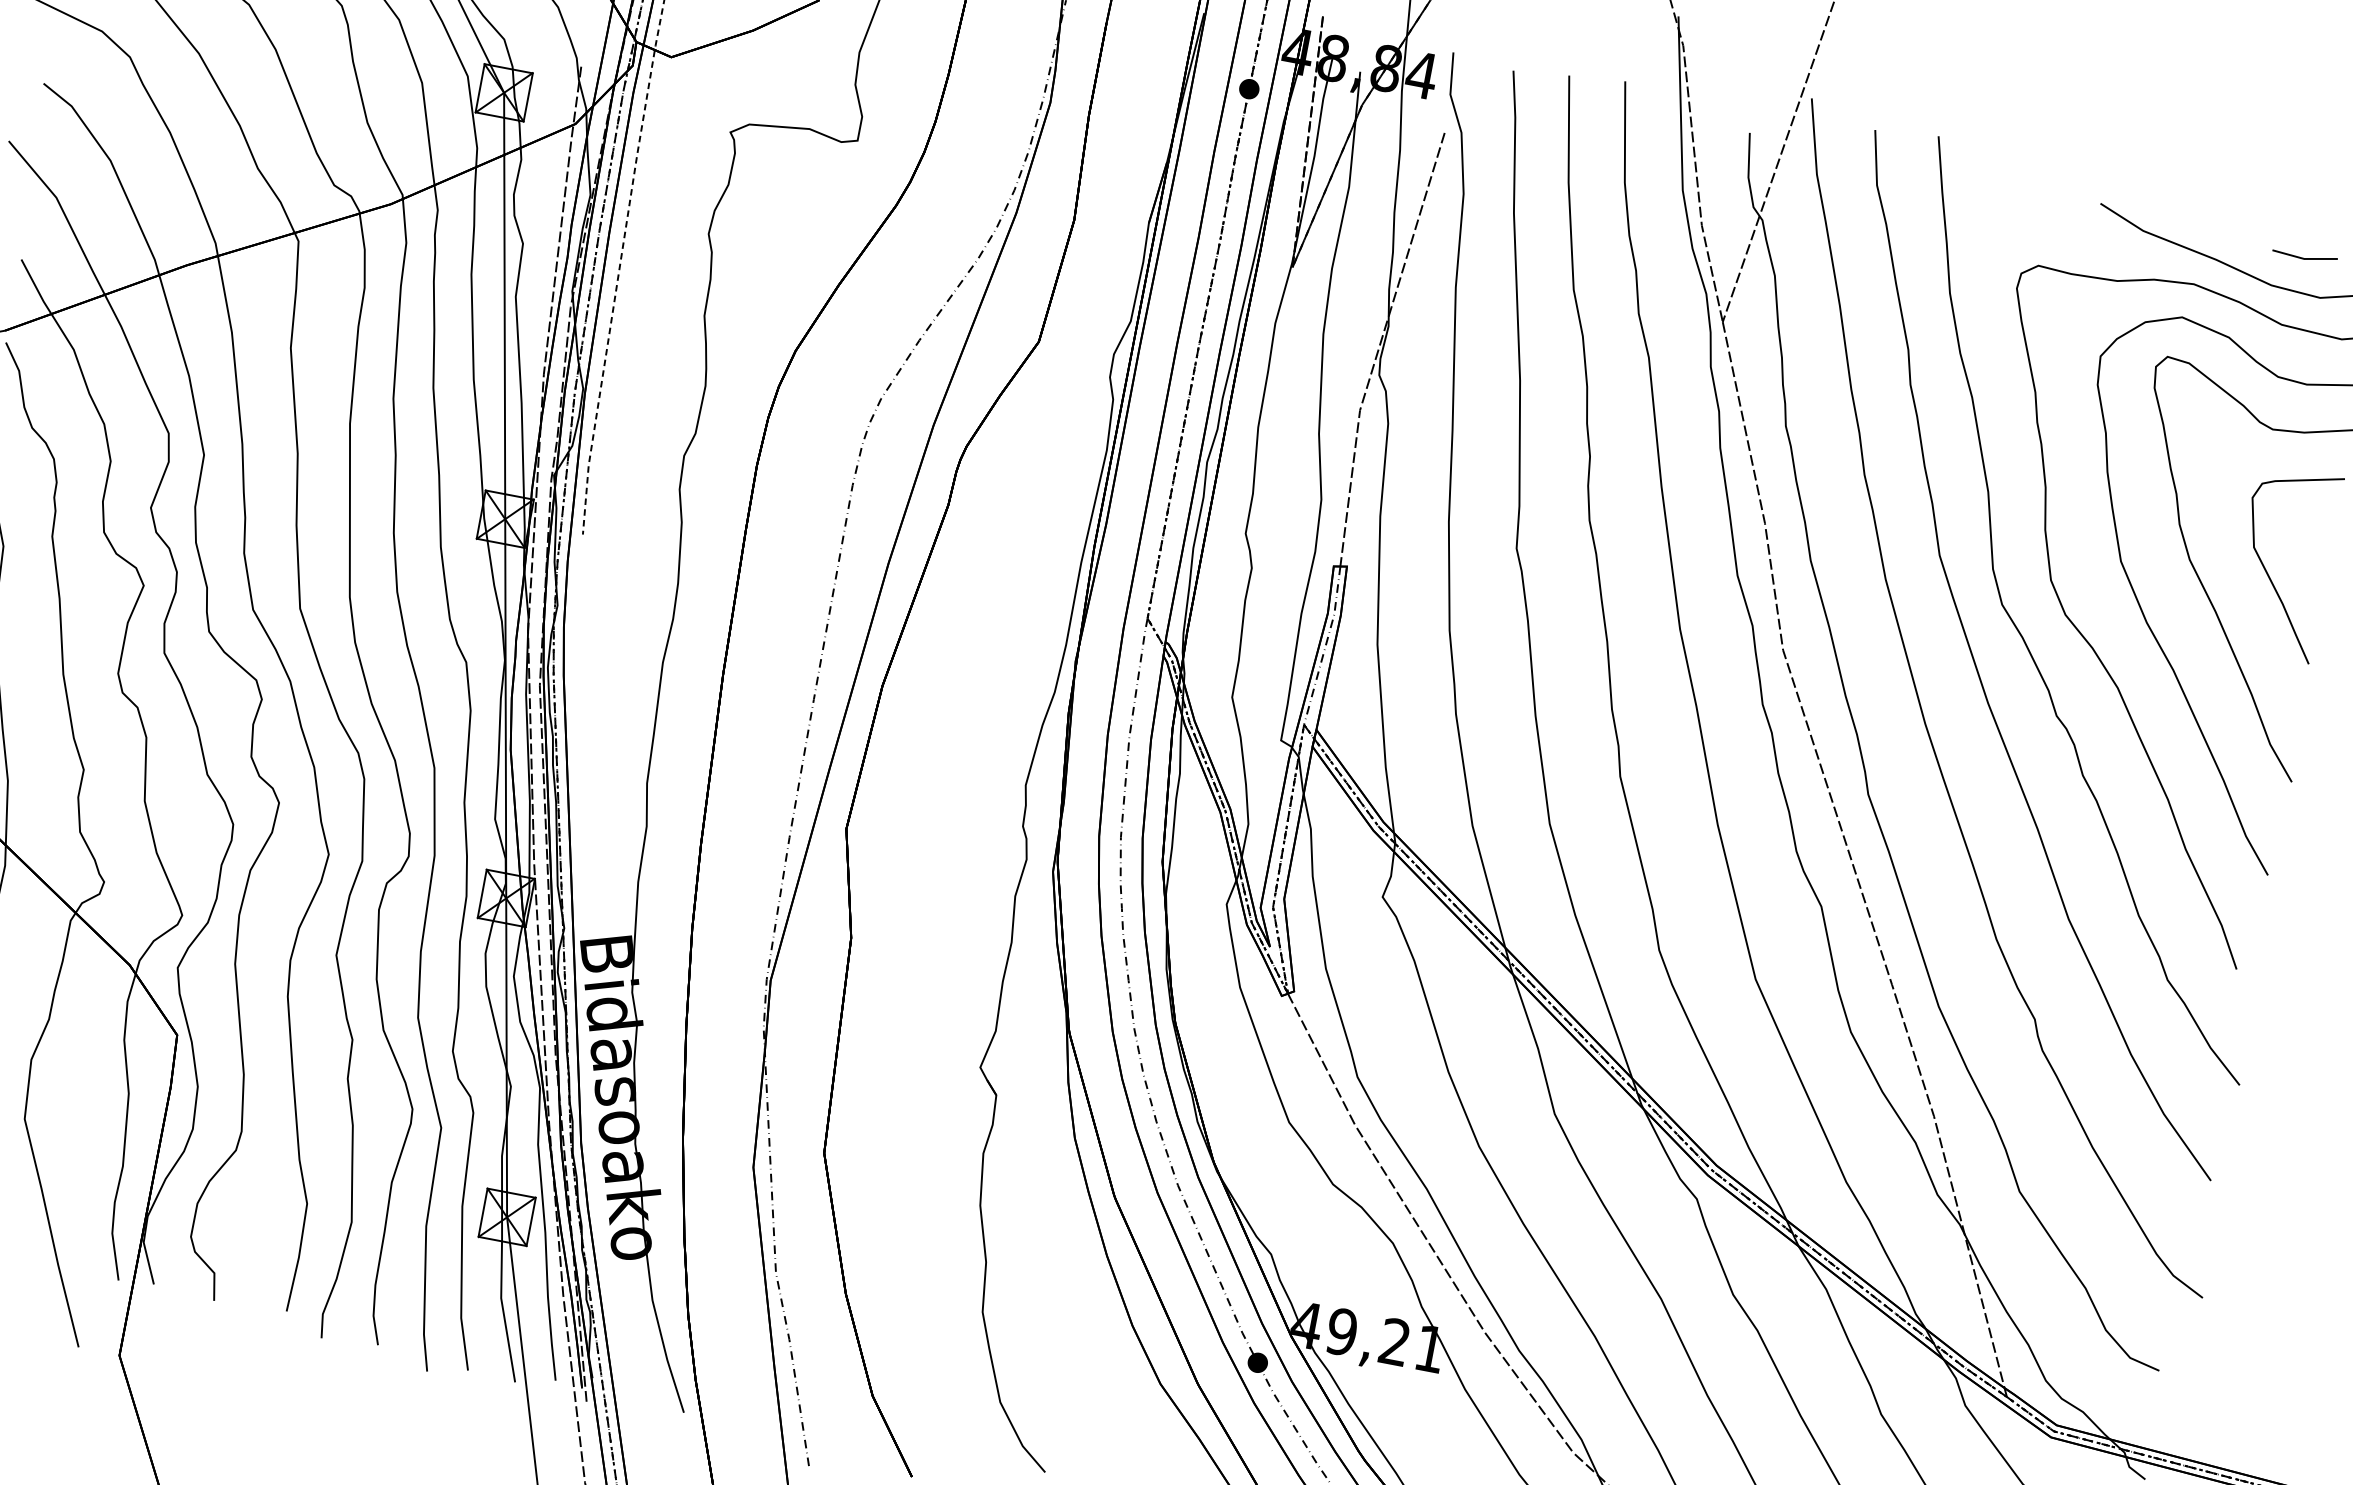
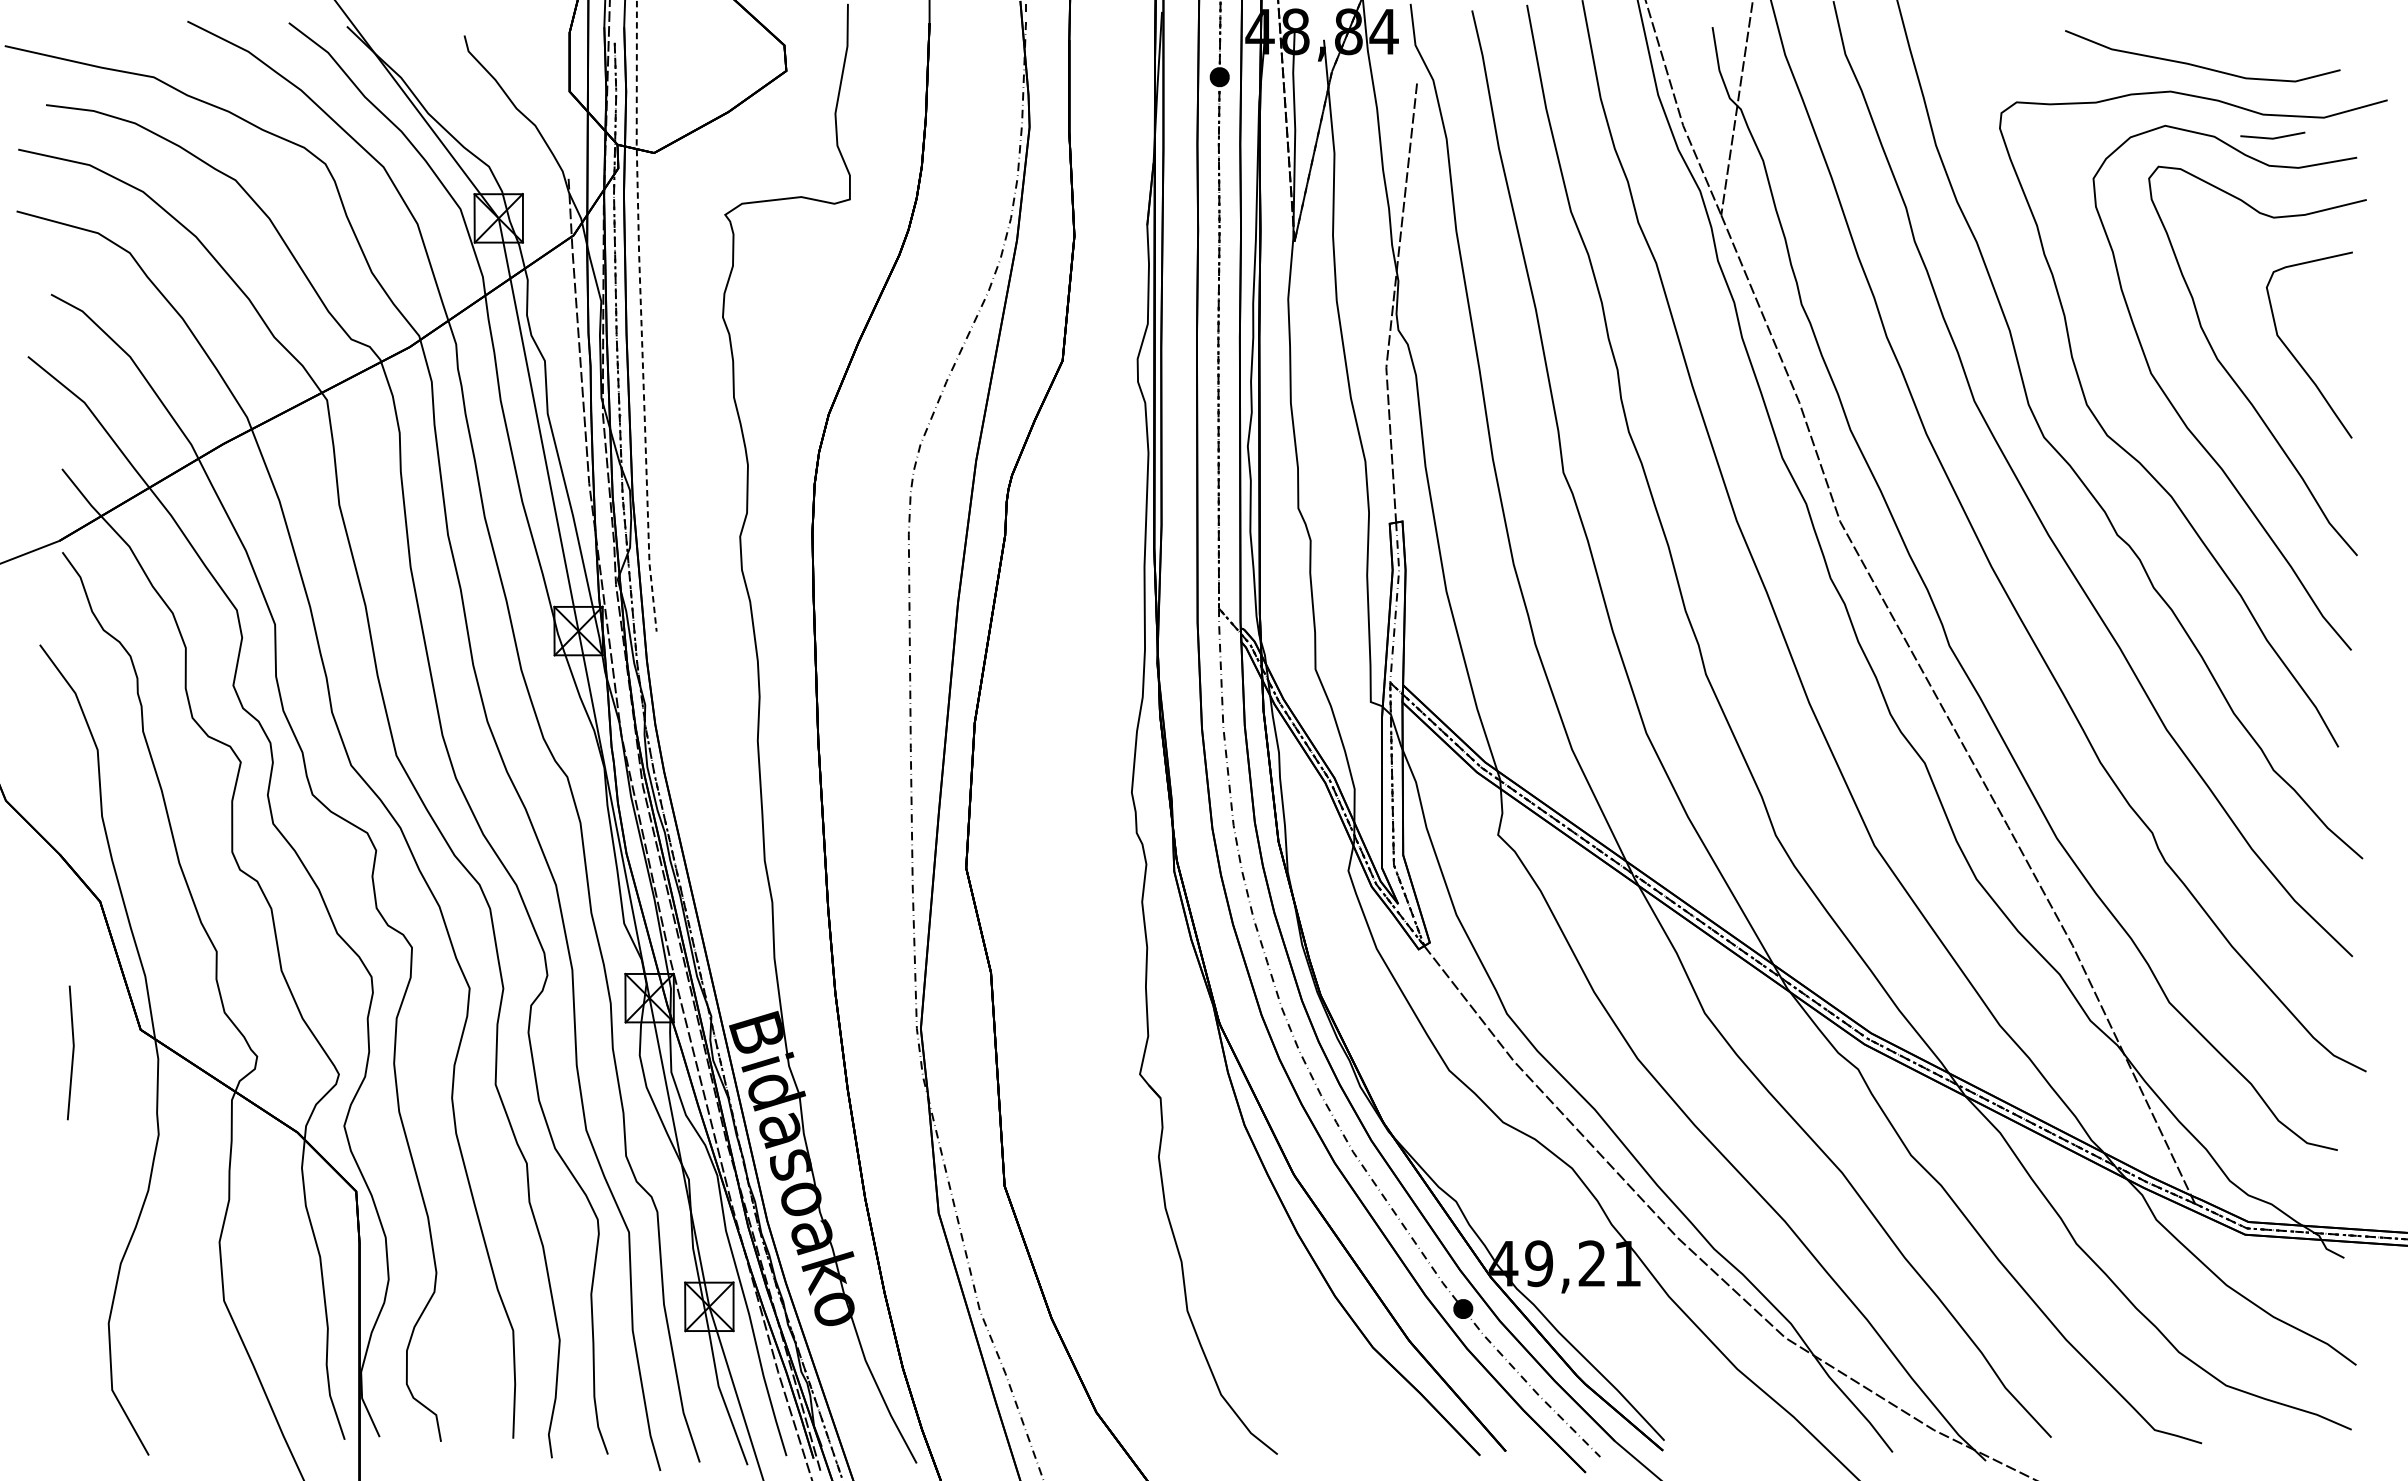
line: (2304, 257) -> (2272, 137), moved

